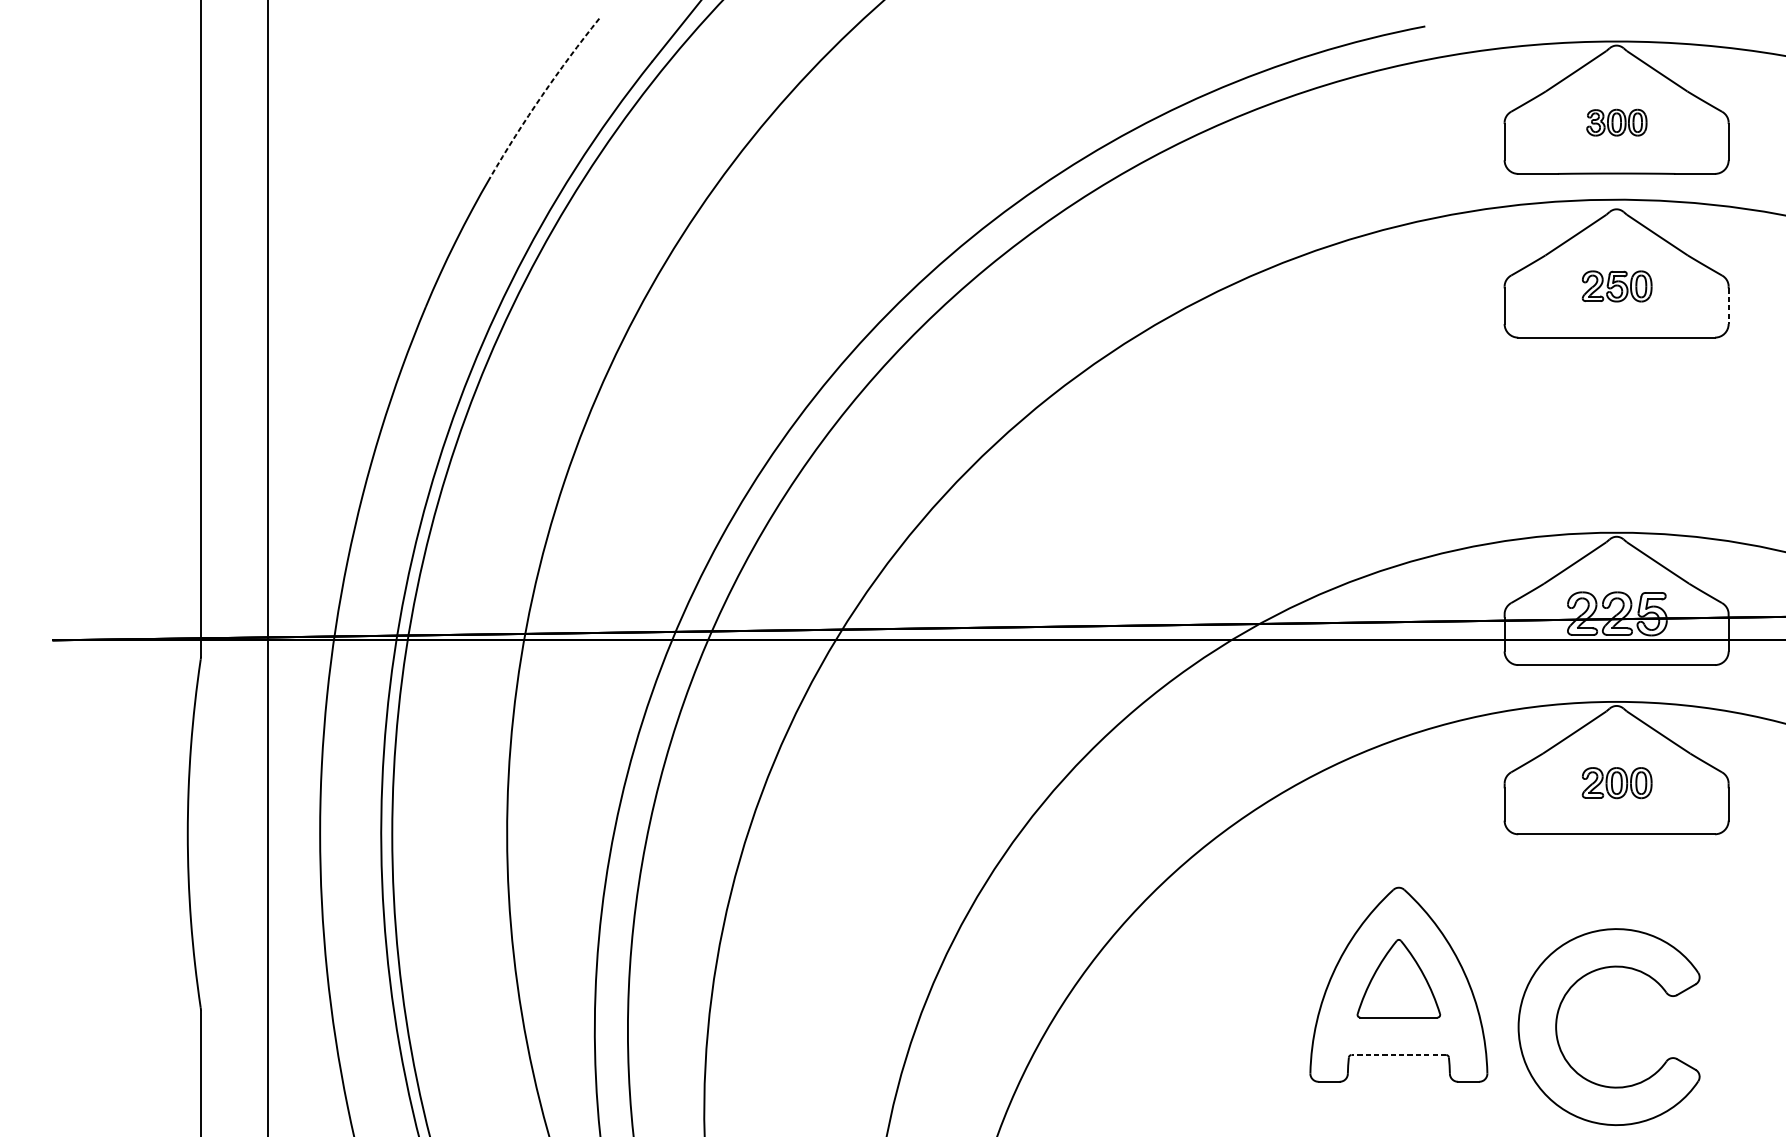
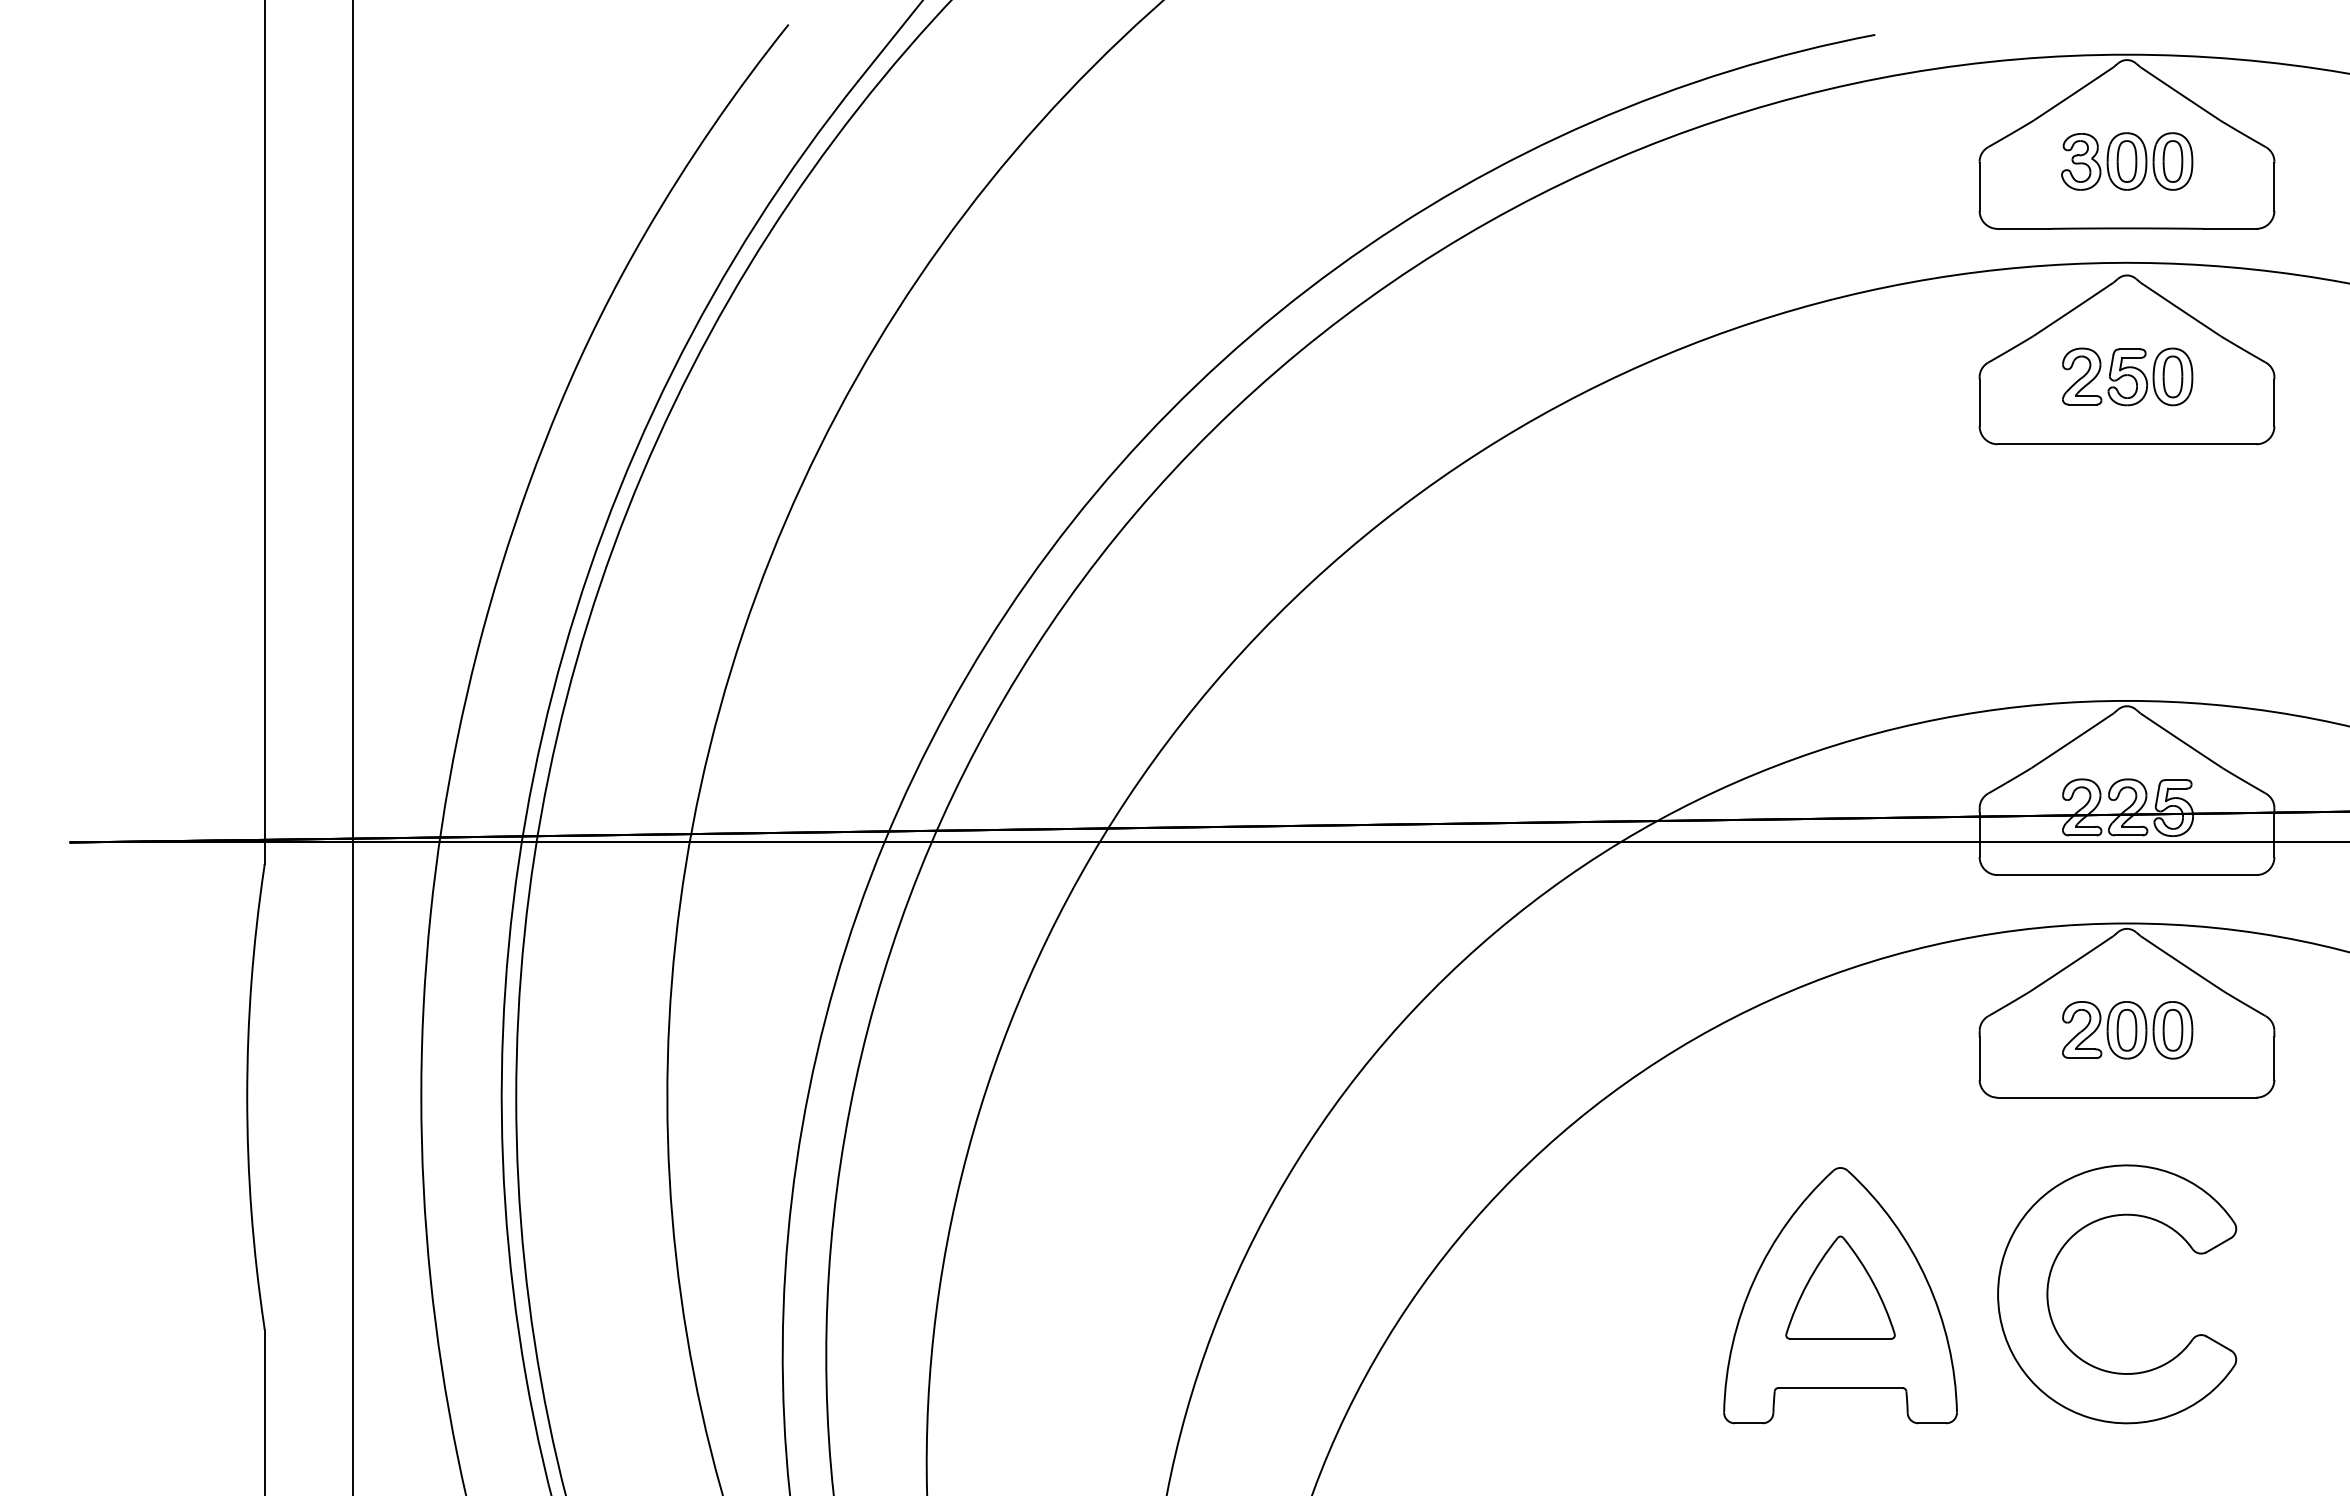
arc: (542, 96) -> (713, 126), dashed -> solid
part: (1616, 122) -> (2127, 161), size x1.67
part: (1616, 286) -> (2127, 376), size x1.43
line: (1728, 306) -> (2274, 403), dashed -> solid
part: (1616, 783) -> (2127, 1030), size x1.43
part: (1557, 1018) -> (2049, 1283), moved
line: (1398, 1055) -> (1840, 1388), dashed -> solid

